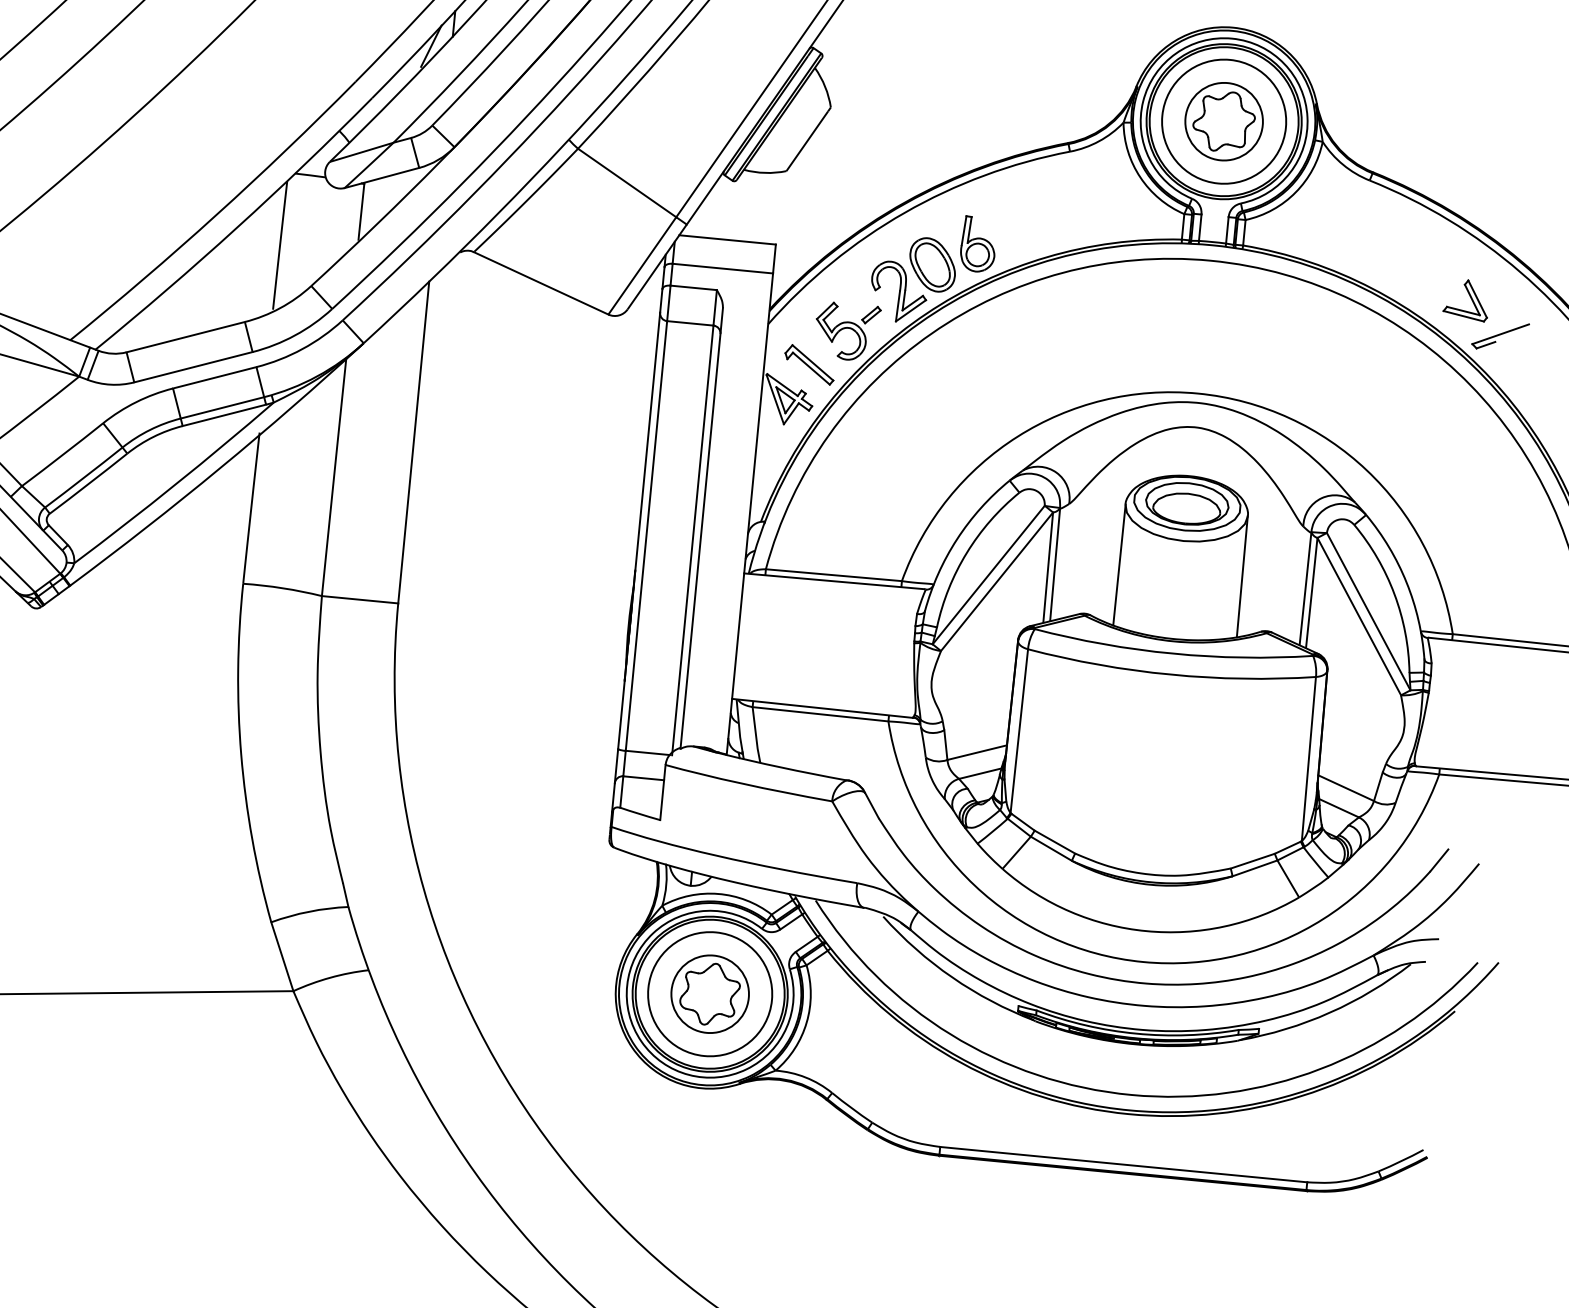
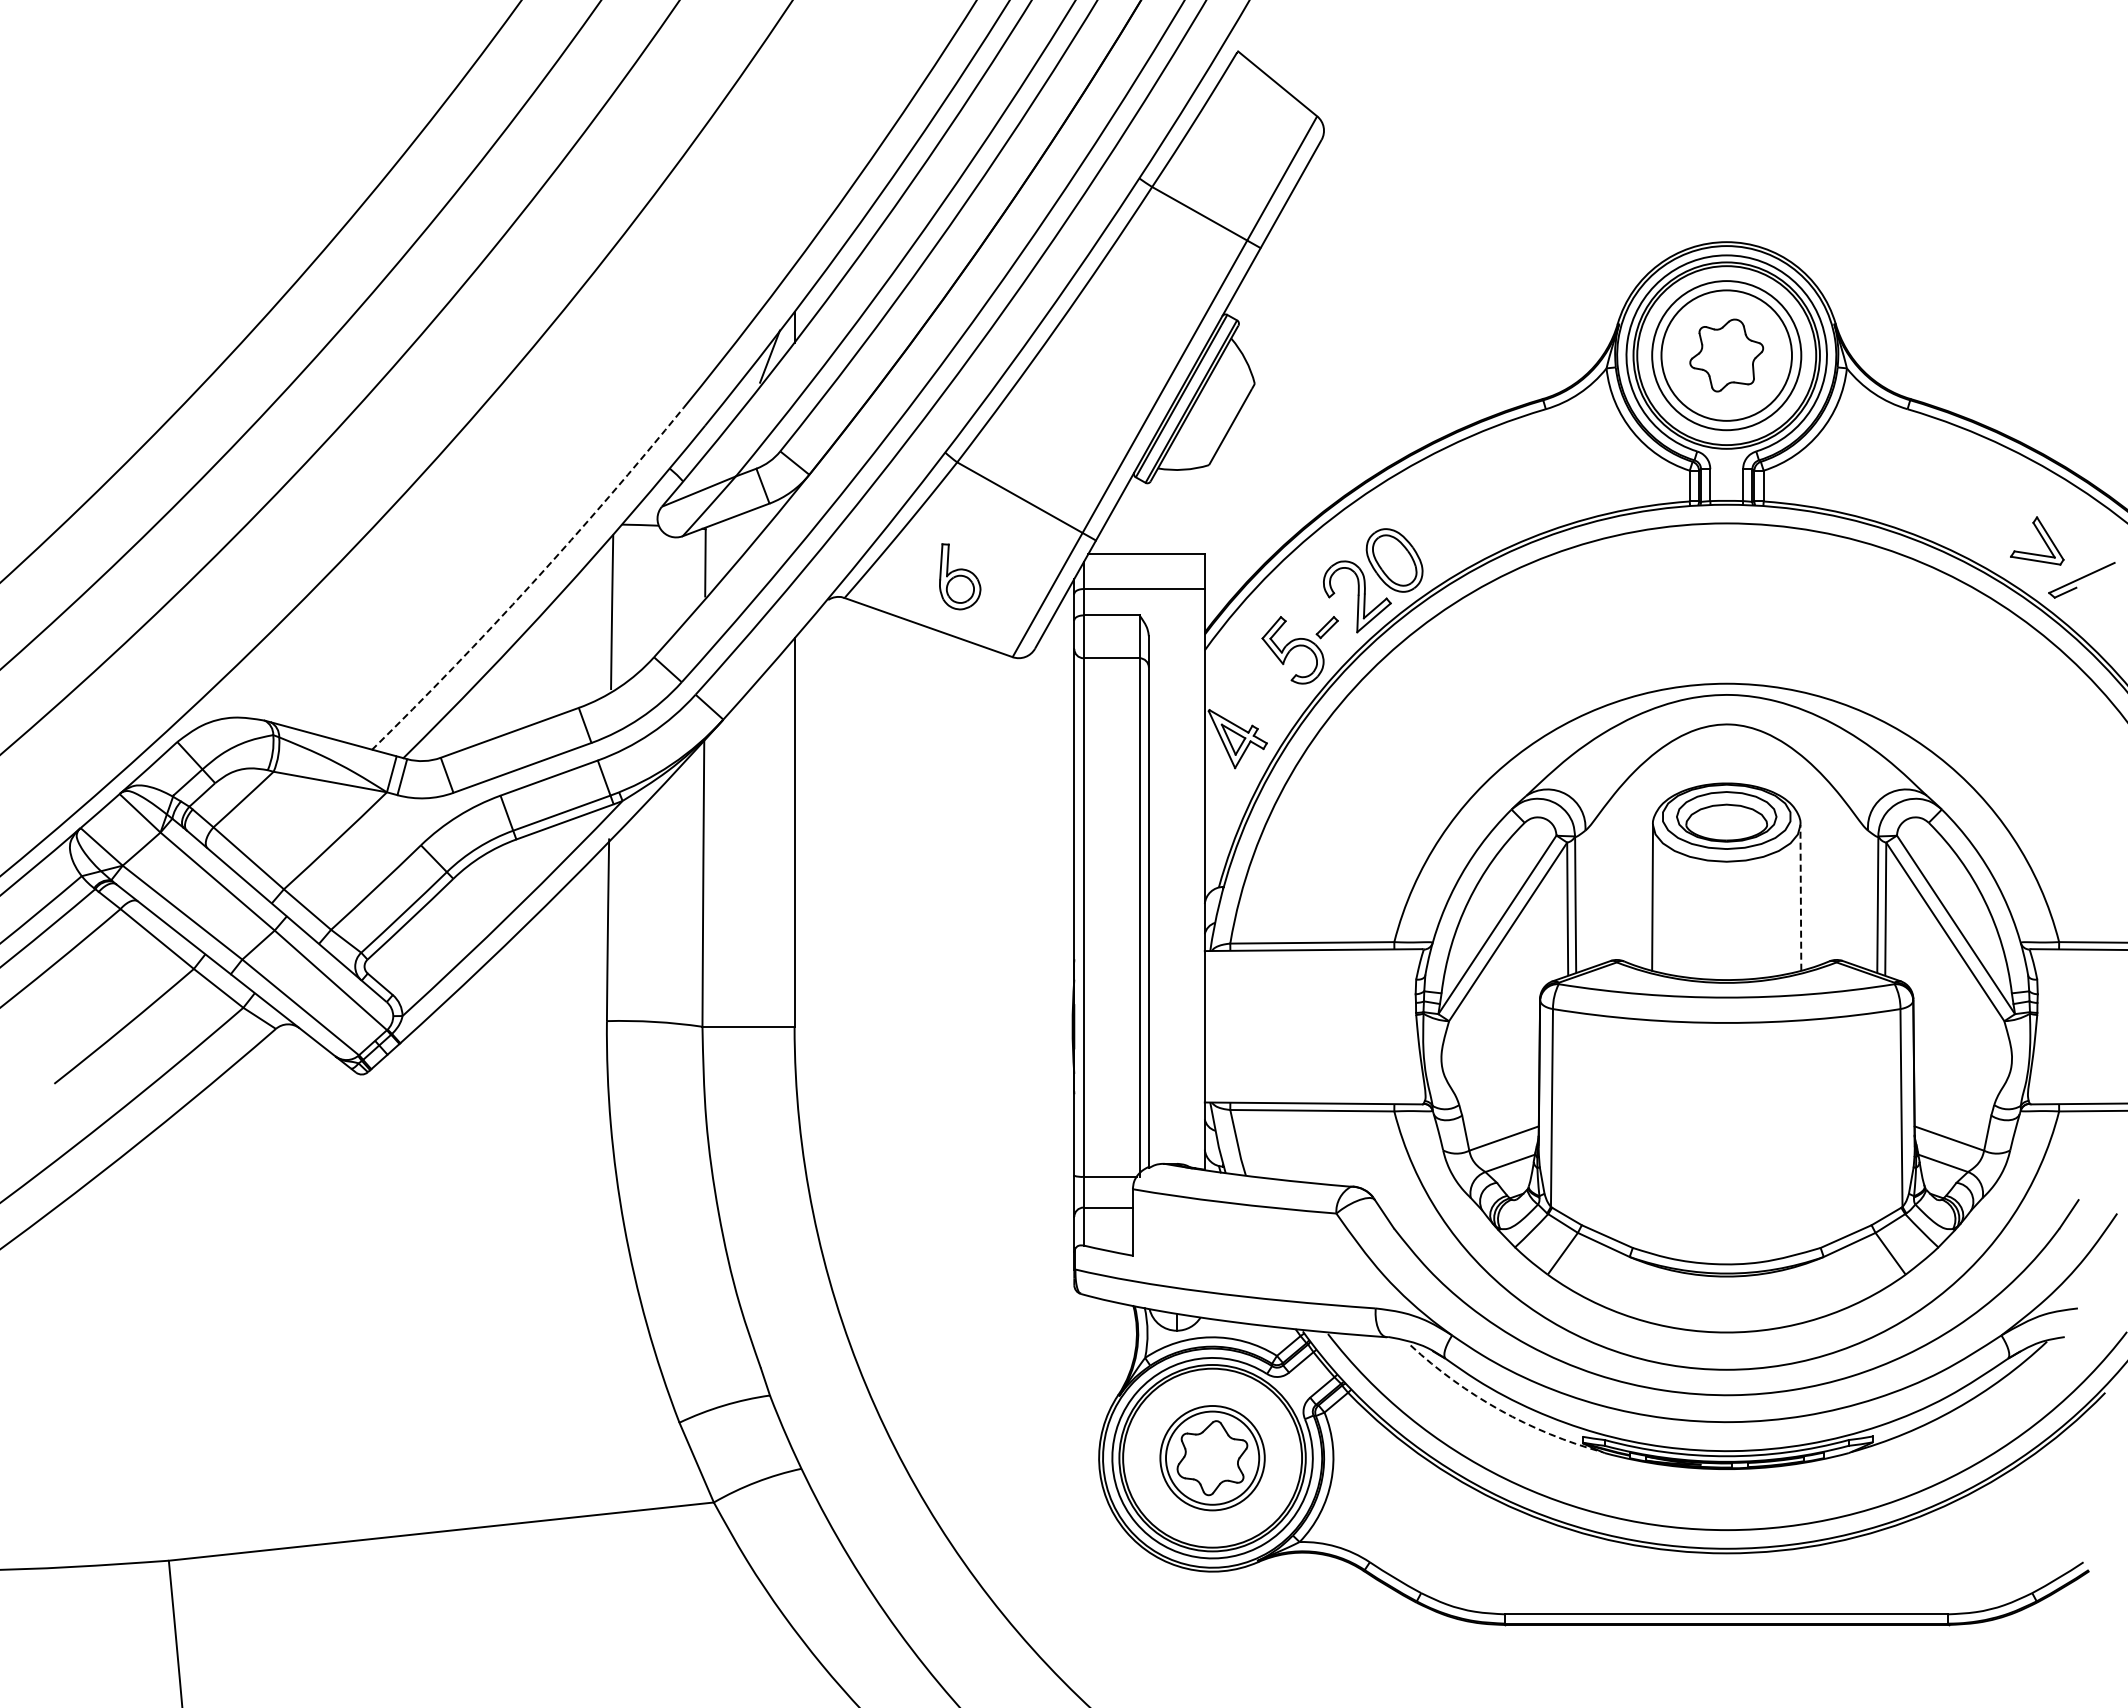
circle: (1223, 121) -> (1726, 355), size x1.4
arc: (216, 215) -> (532, 583), solid -> dashed
part: (978, 244) -> (960, 576), moved
part: (809, 364) -> (1258, 693), removed
line: (1242, 576) -> (1800, 897), solid -> dashed
arc: (952, 977) -> (1500, 1410), solid -> dashed
circle: (710, 993) -> (1212, 1457), size x0.7

